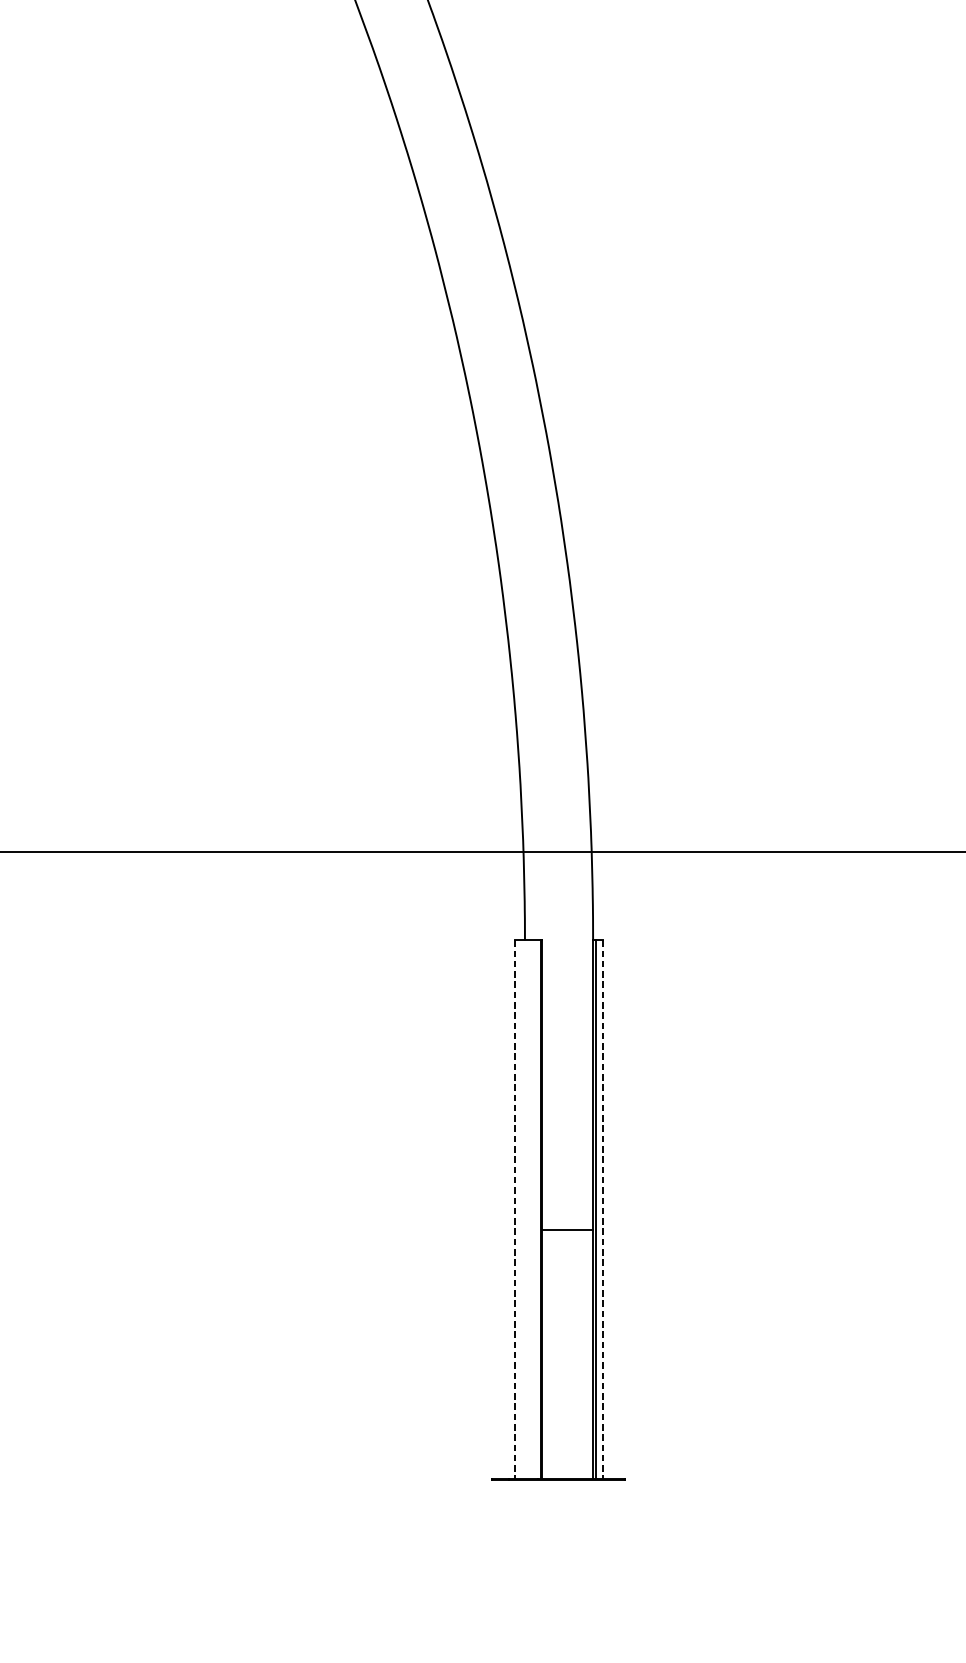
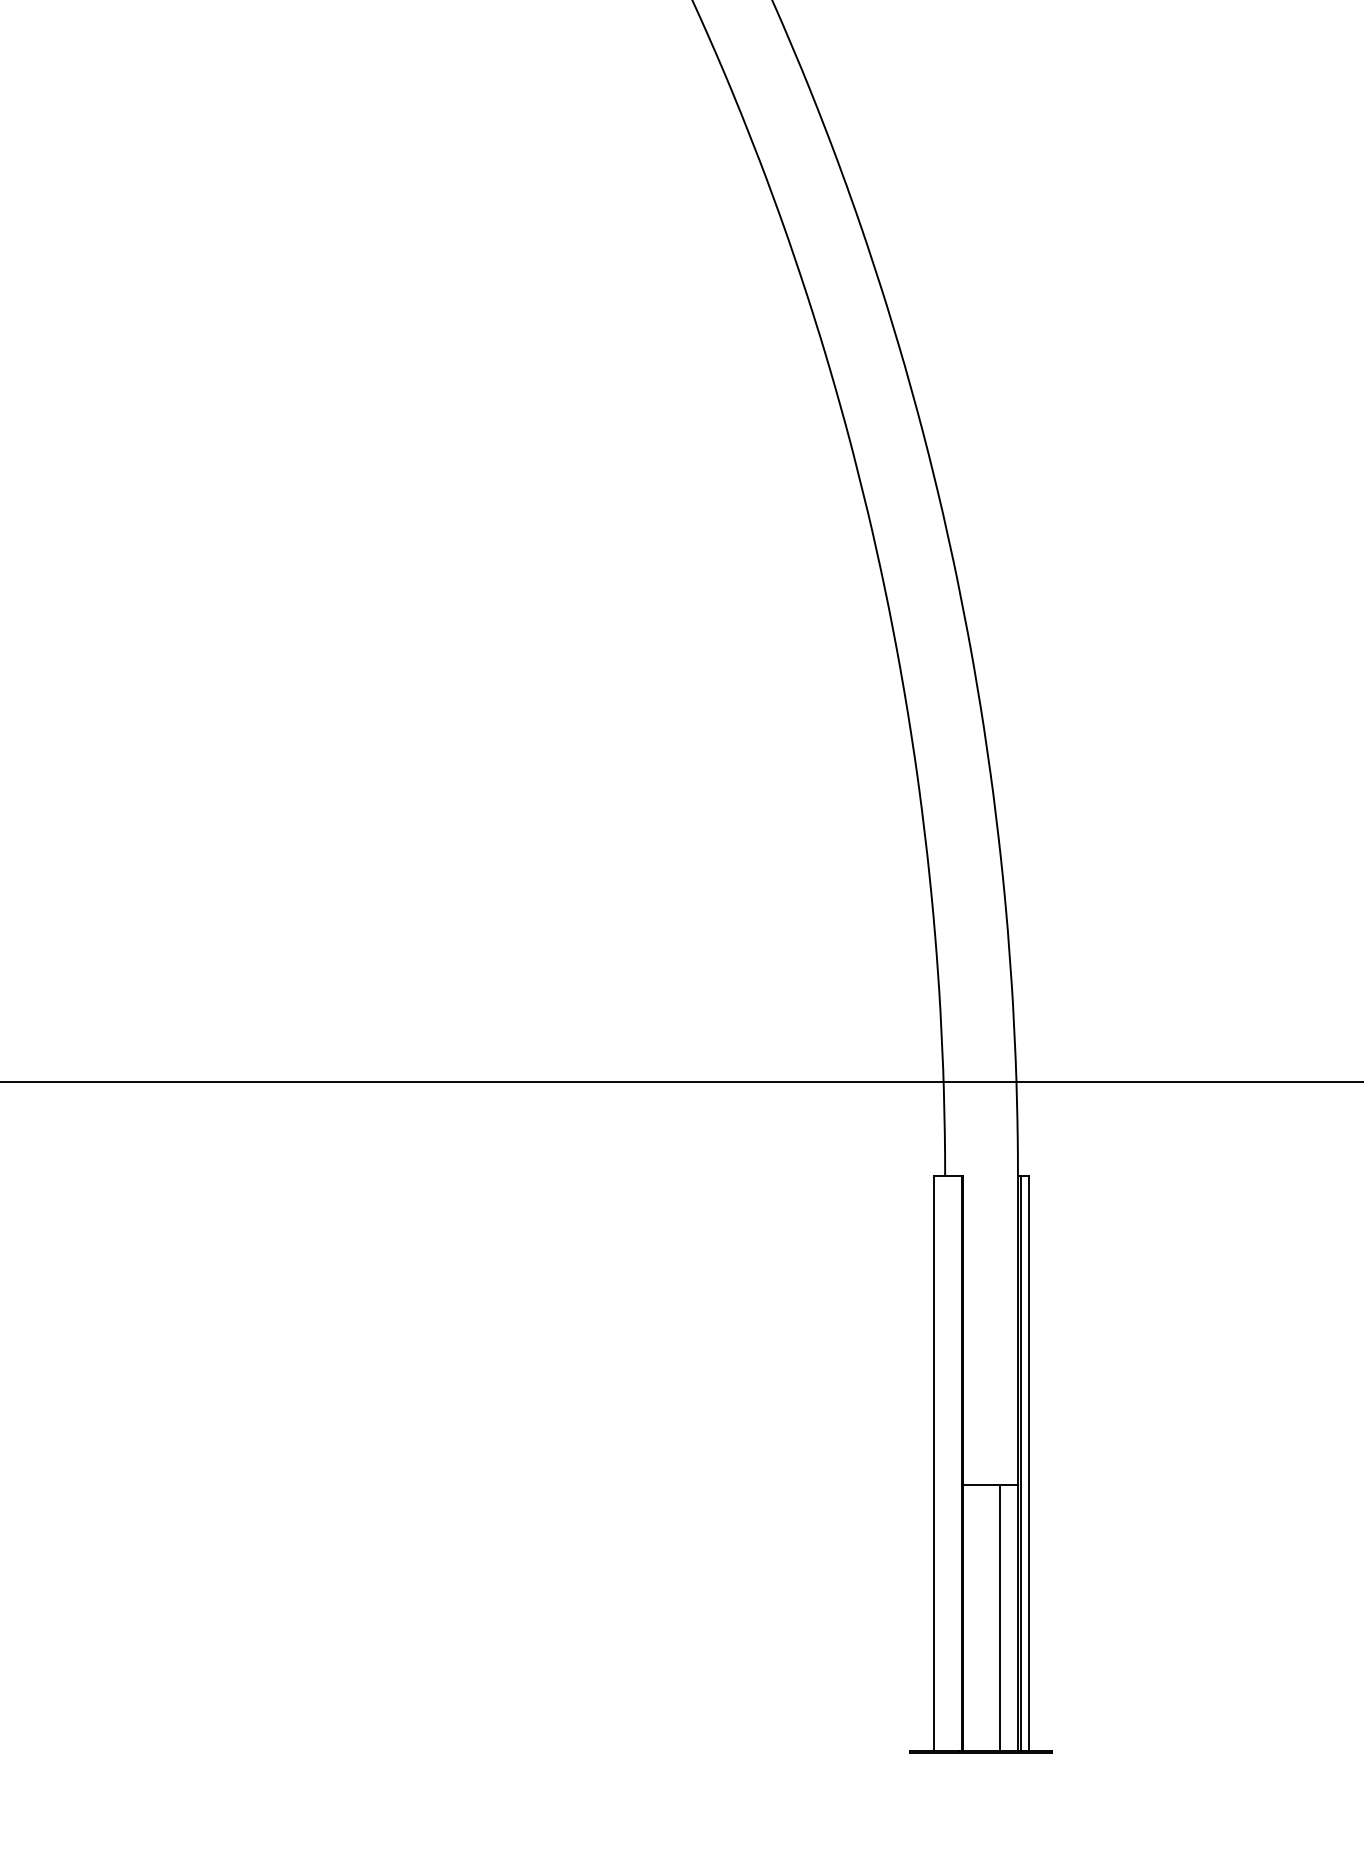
line: (515, 1209) -> (934, 1463), dashed -> solid
line: (602, 1209) -> (1028, 1463), dashed -> solid
line: (576, 1354) -> (1000, 1618), added

